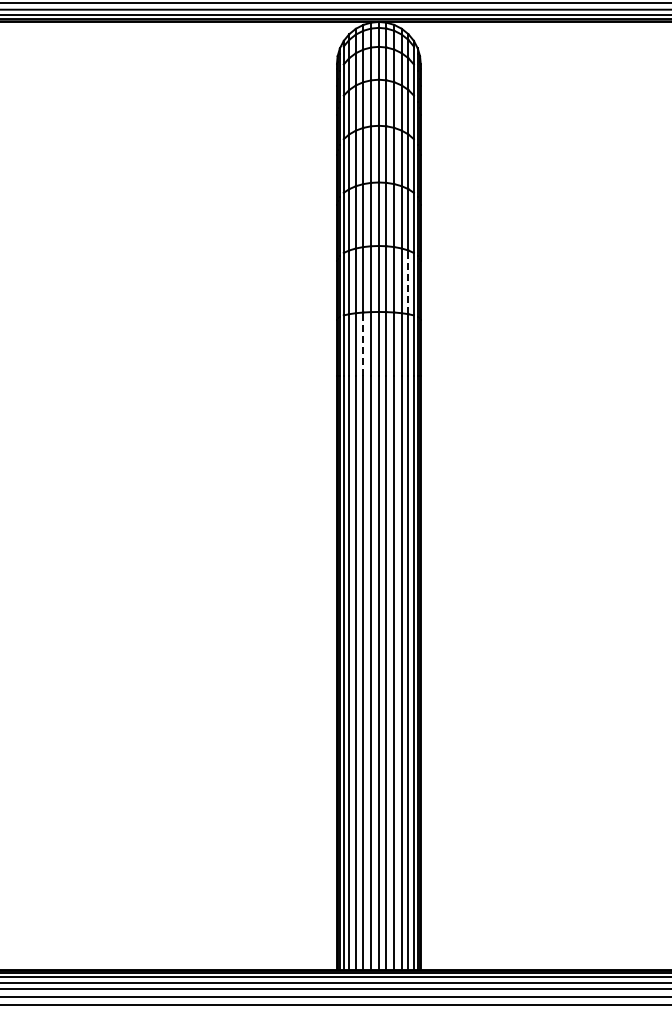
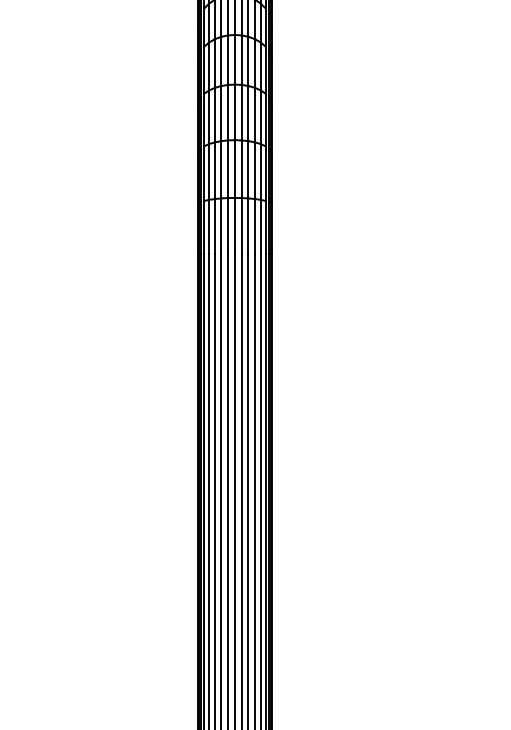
line: (408, 282) -> (260, 172), dashed -> solid
line: (363, 344) -> (221, 226), dashed -> solid

